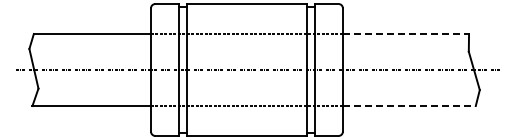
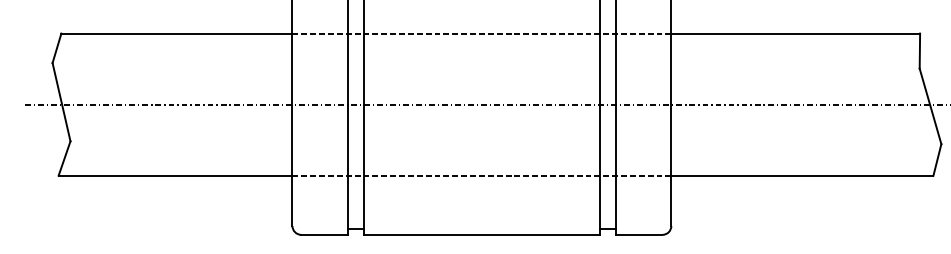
line: (406, 33) -> (796, 32), dashed -> solid
line: (409, 106) -> (802, 176), dashed -> solid

